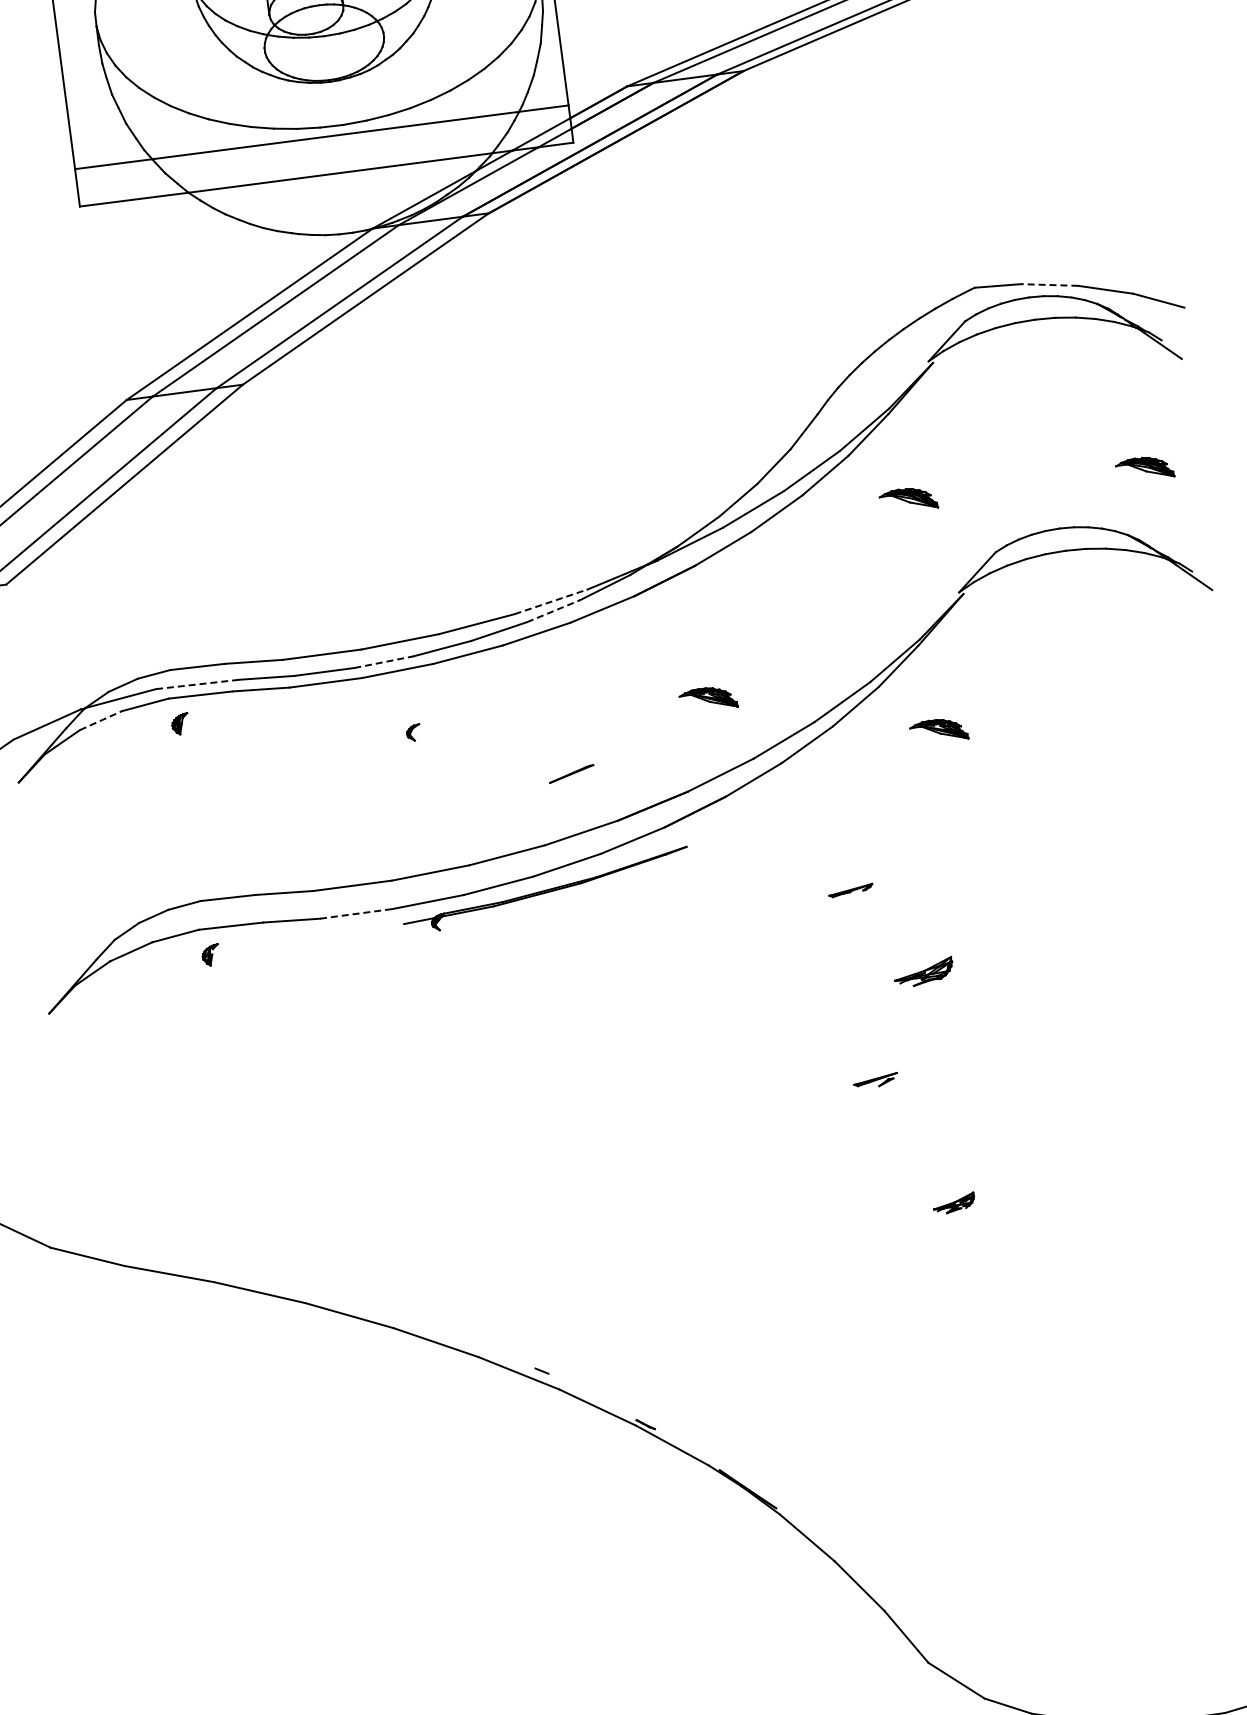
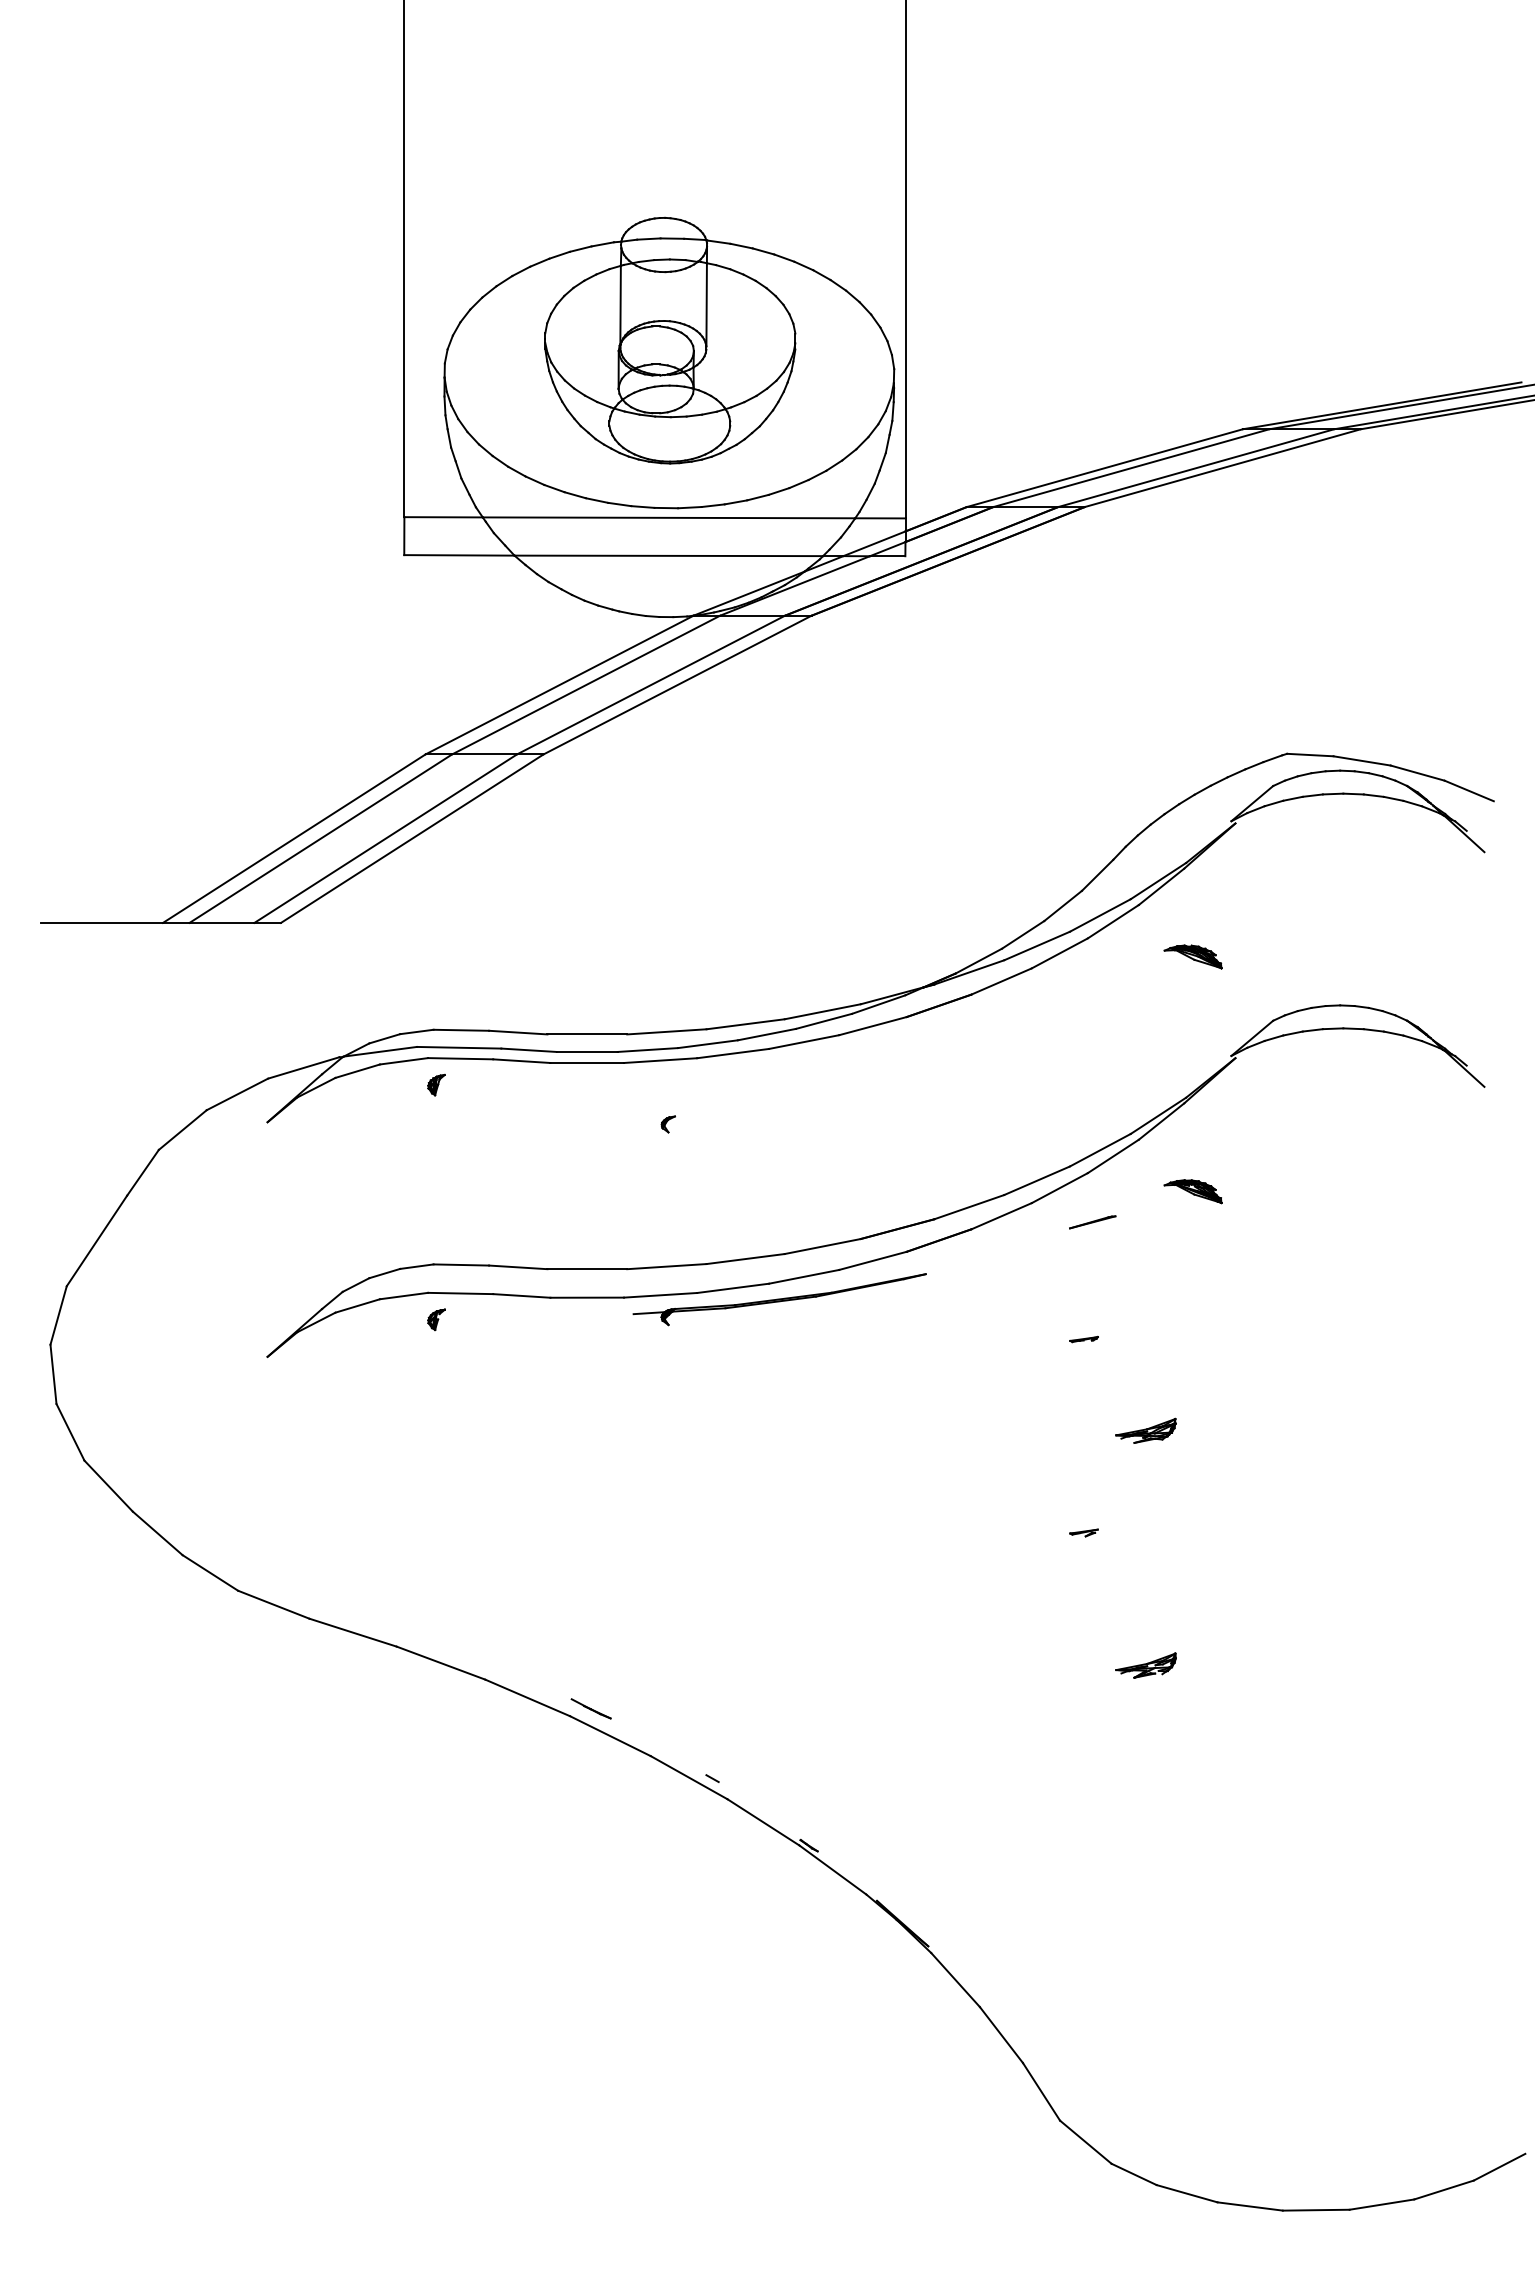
line: (1049, 284) -> (1362, 760), dashed -> solid
part: (1144, 468) -> (1432, 956), removed
line: (550, 601) -> (822, 1011), dashed -> solid
line: (554, 611) -> (824, 1021), dashed -> solid
line: (384, 661) -> (648, 1049), dashed -> solid
line: (198, 684) -> (459, 1047), dashed -> solid
part: (707, 699) -> (966, 1129), removed
line: (101, 720) -> (358, 1071), dashed -> solid
line: (571, 774) -> (1092, 1222), moved
part: (850, 890) -> (1083, 1339), size x0.62
line: (356, 913) -> (587, 1297), dashed -> solid
part: (875, 1080) -> (1083, 1532), size x0.62
part: (953, 1203) -> (1145, 1665), size x1.43
line: (412, 1317) -> (590, 1708), added

